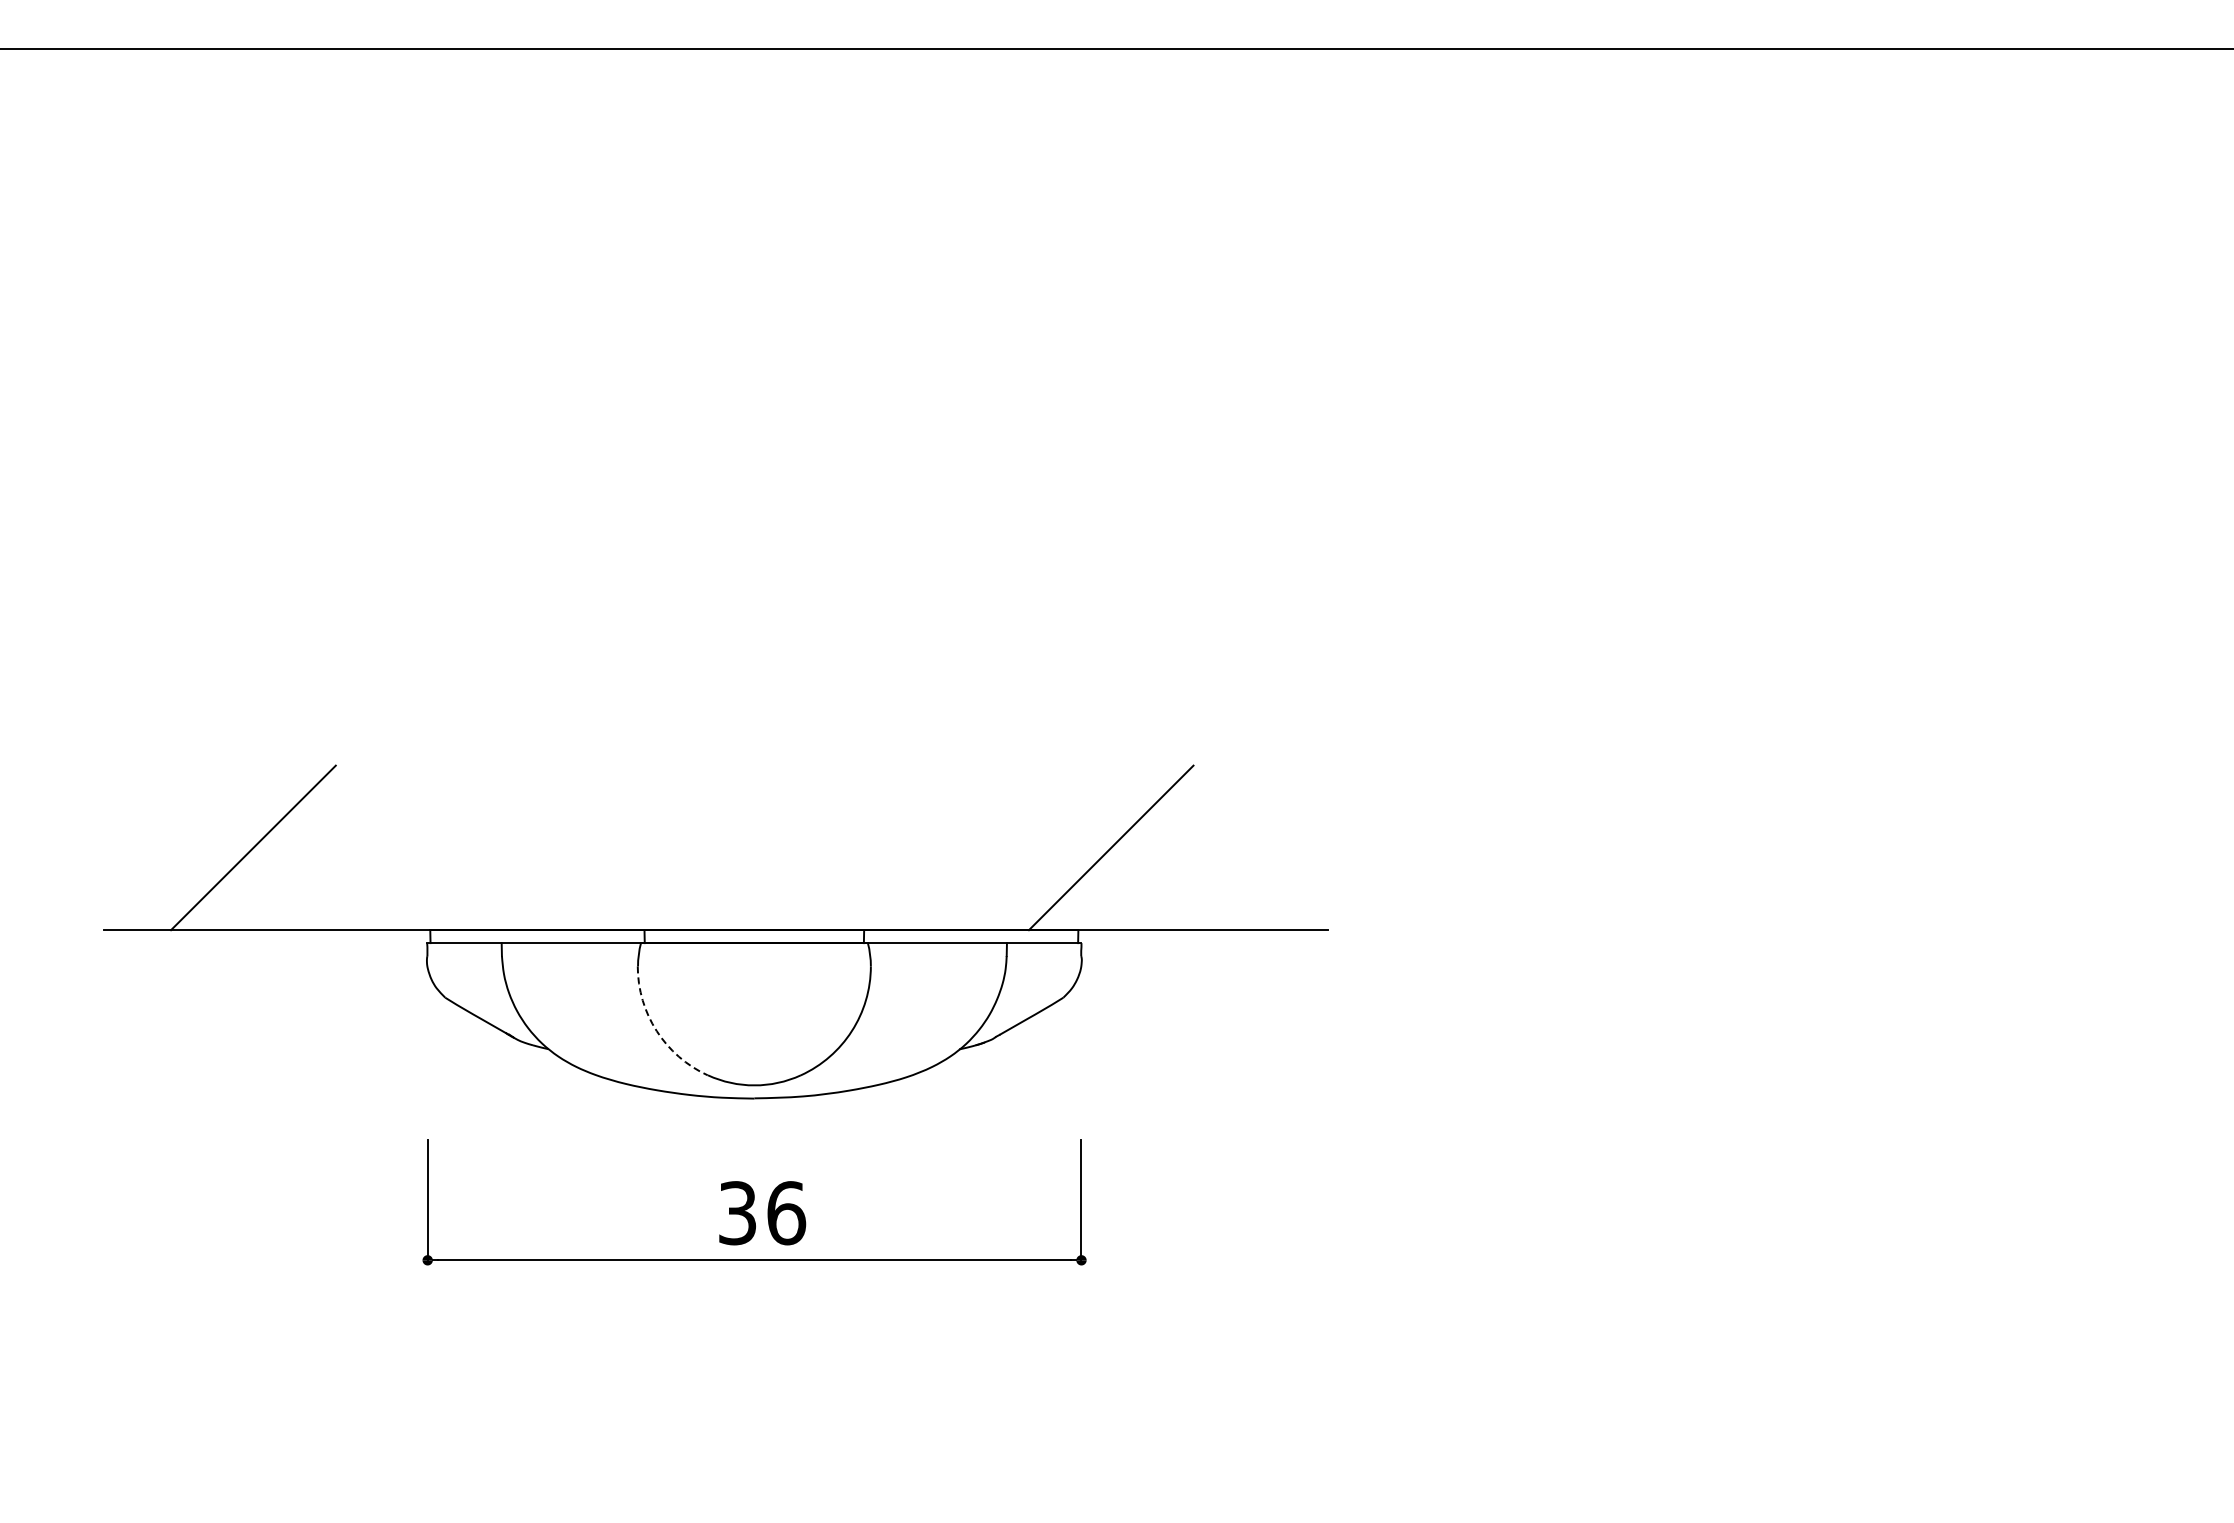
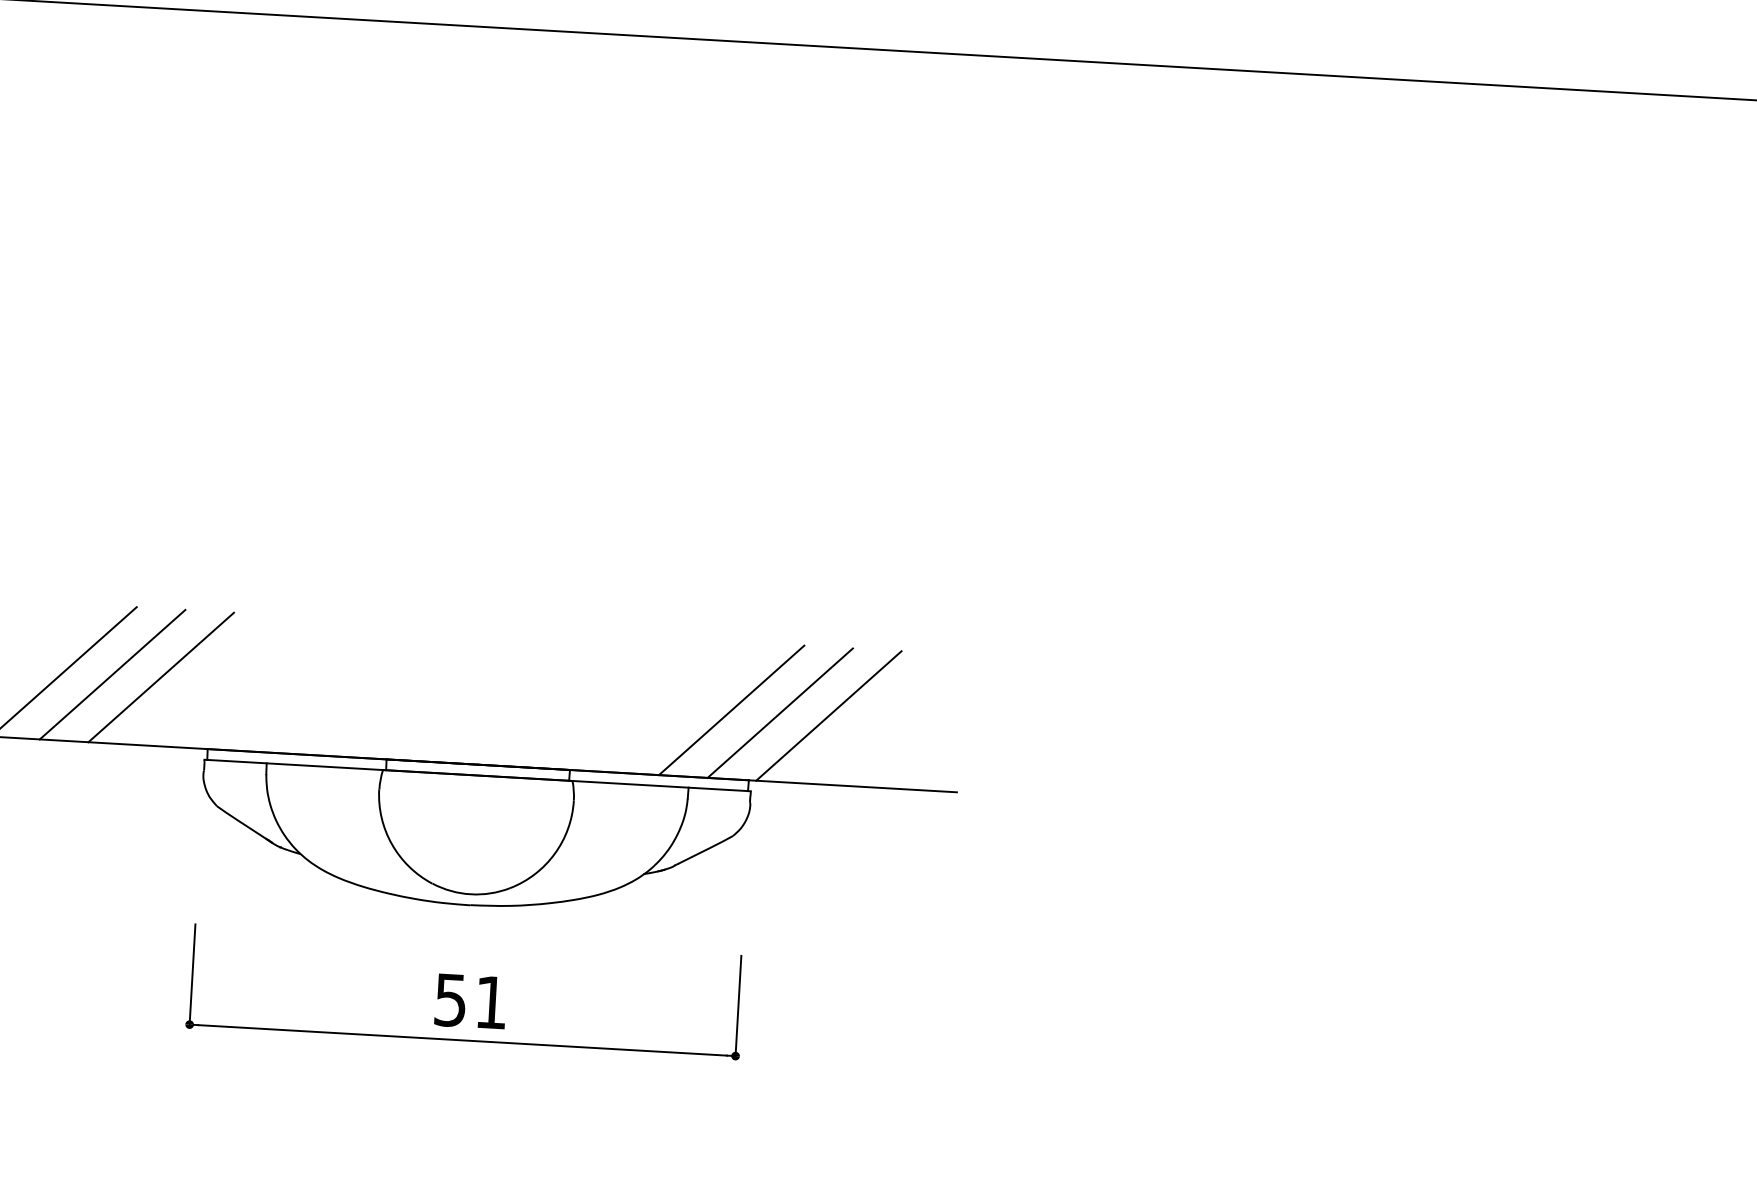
line: (311, 847) -> (112, 674), added
line: (369, 847) -> (160, 677), added
line: (1052, 847) -> (731, 710), added
line: (1169, 847) -> (828, 715), added
arc: (656, 1031) -> (391, 844), dashed -> solid
text: (762, 1213) -> (471, 1001), 36 -> 51

